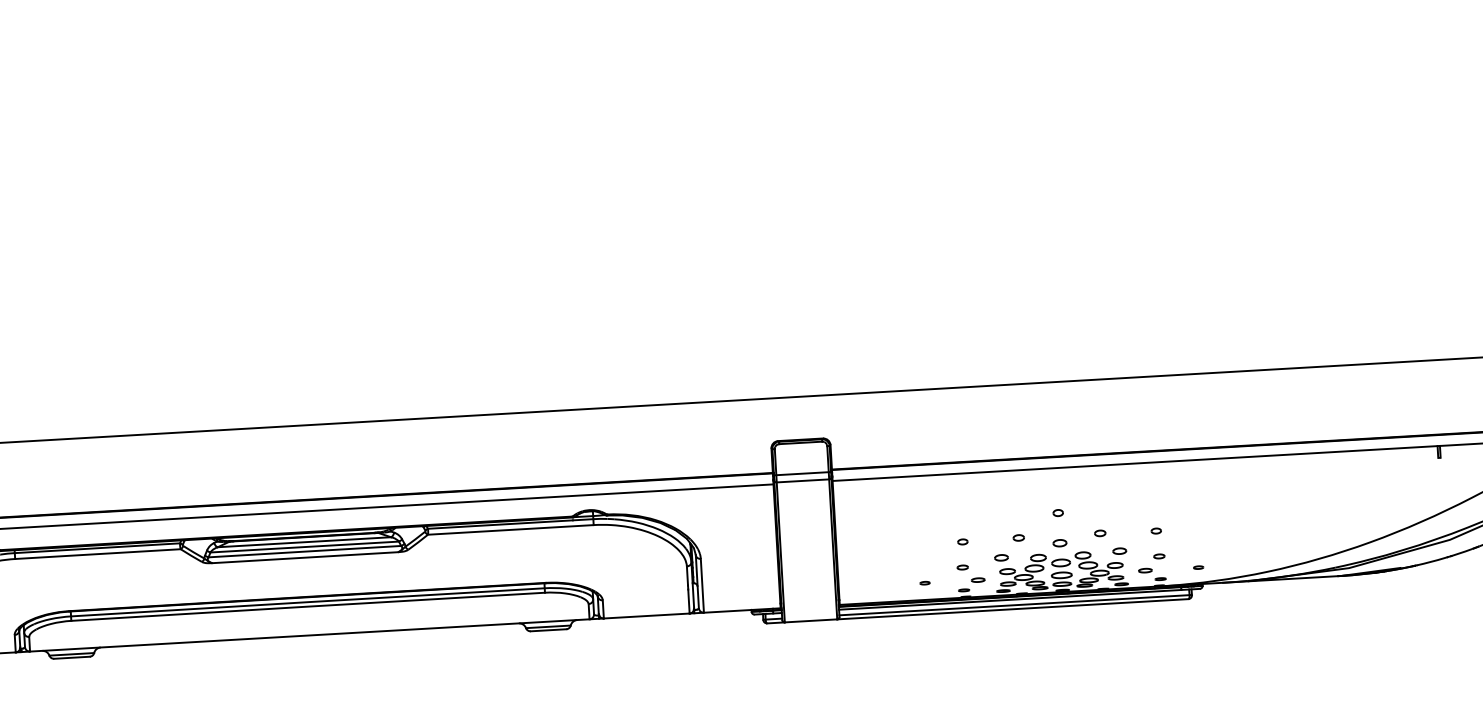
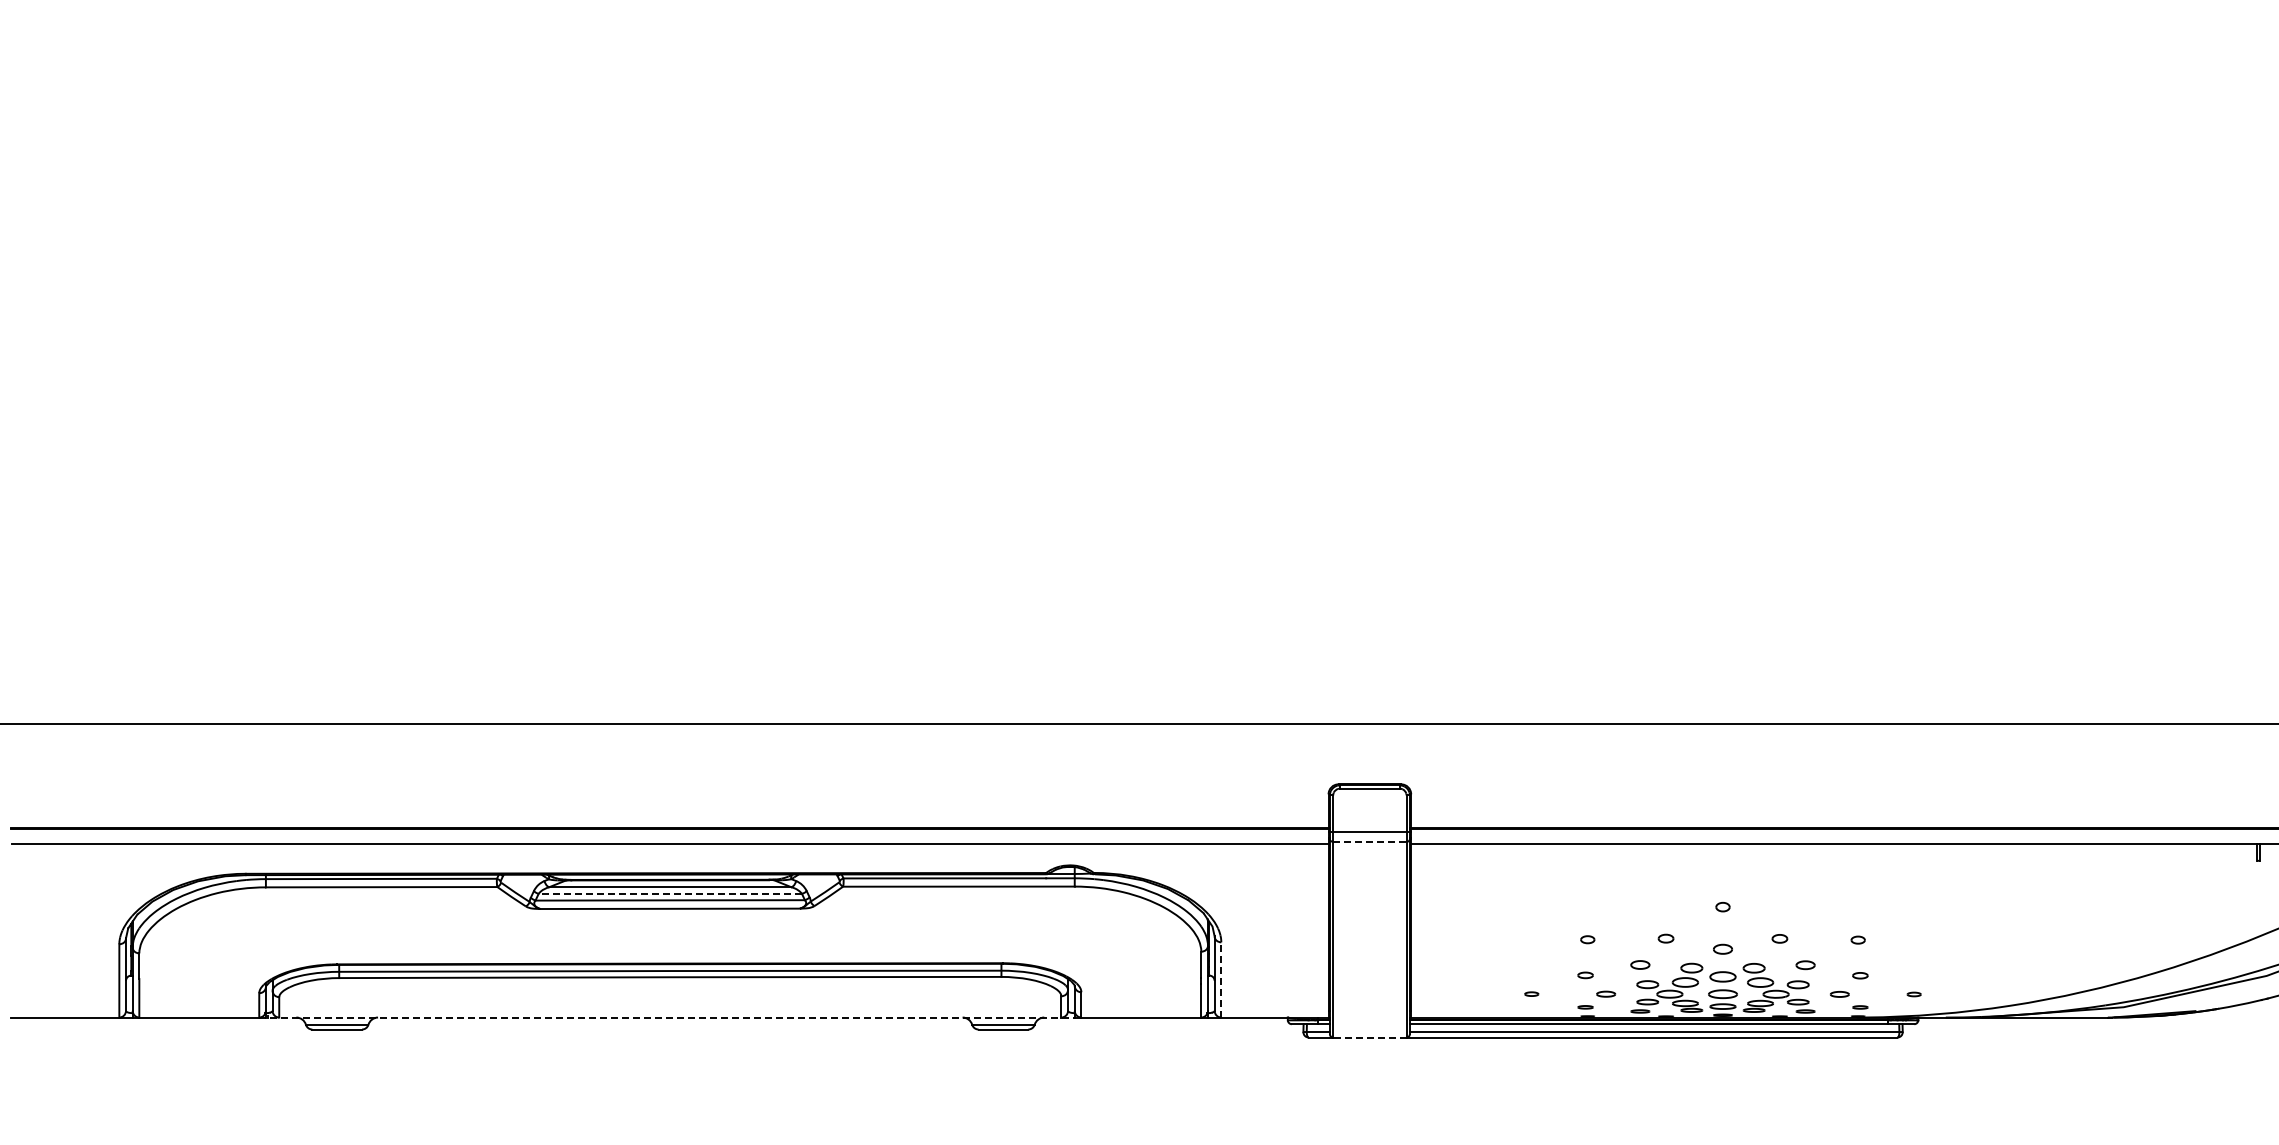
line: (802, 480) -> (1369, 841), solid -> dashed
line: (304, 546) -> (670, 893), solid -> dashed
line: (702, 585) -> (1221, 979), solid -> dashed
line: (810, 620) -> (1369, 1037), solid -> dashed
line: (309, 635) -> (670, 1017), solid -> dashed

